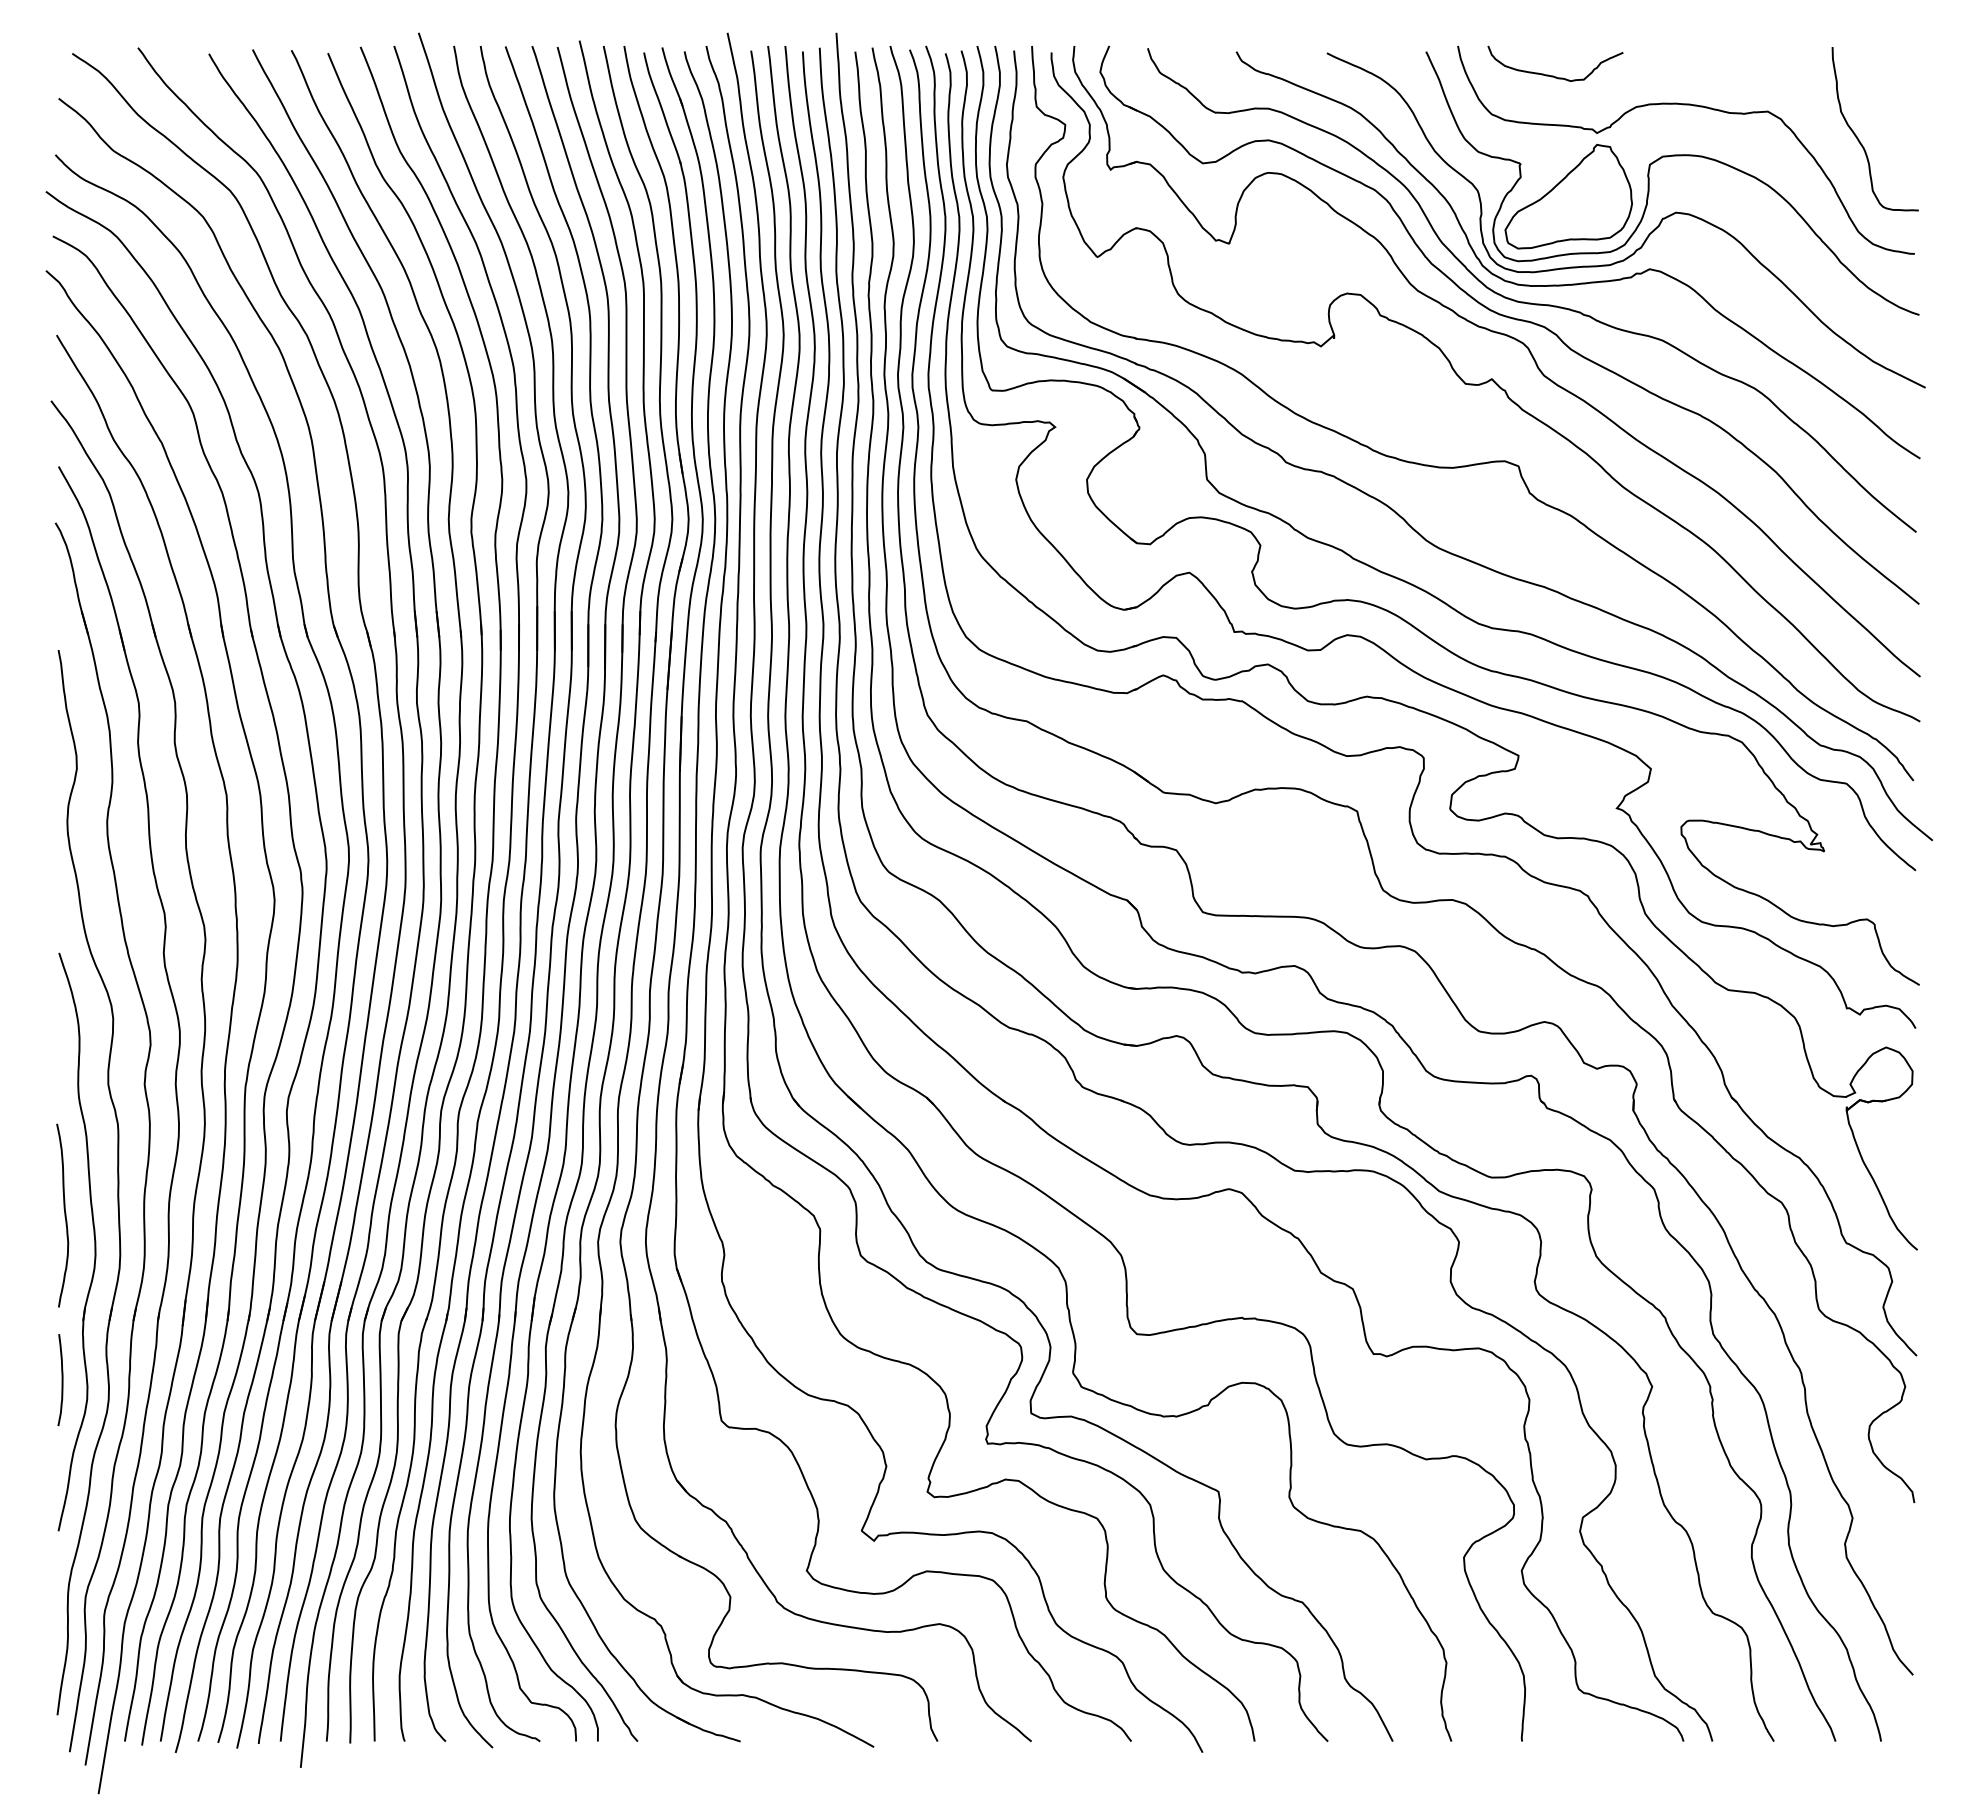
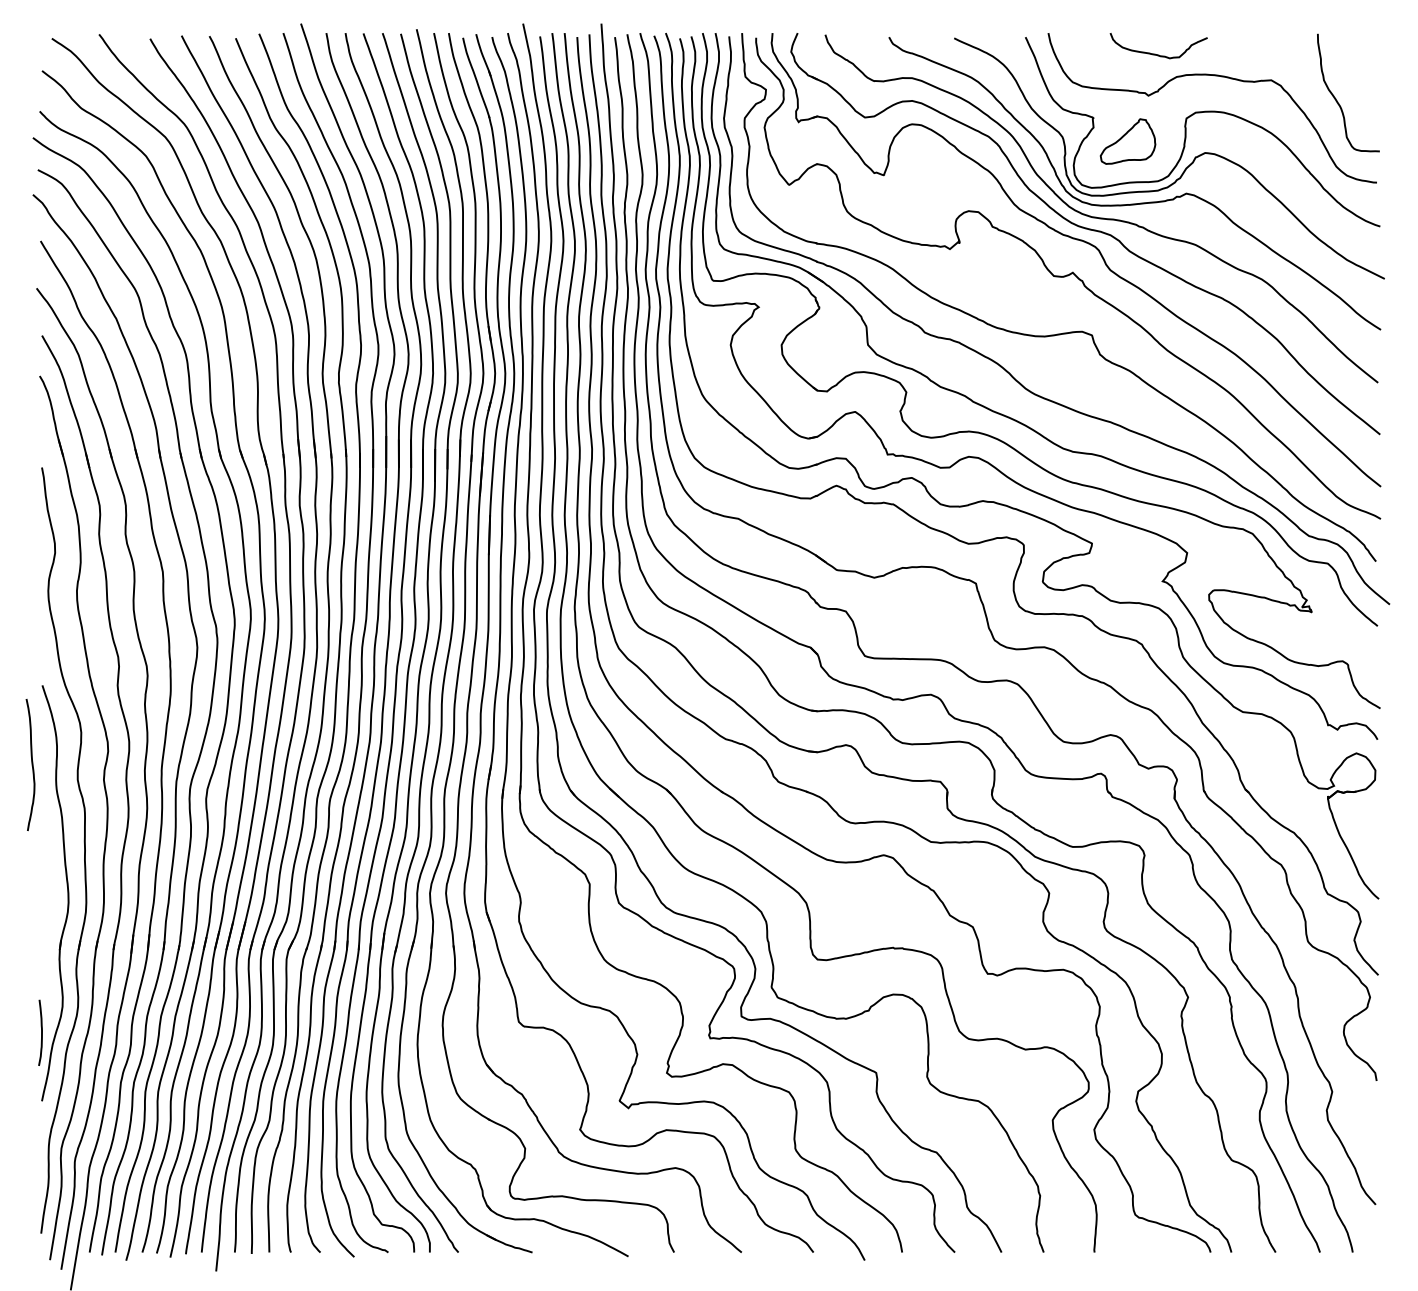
curve: (1553, 75) -> (1157, 54), moved
part: (1568, 196) -> (1127, 141), size x0.6
curve: (64, 1215) -> (31, 764), moved
curve: (61, 1380) -> (41, 1033), moved

